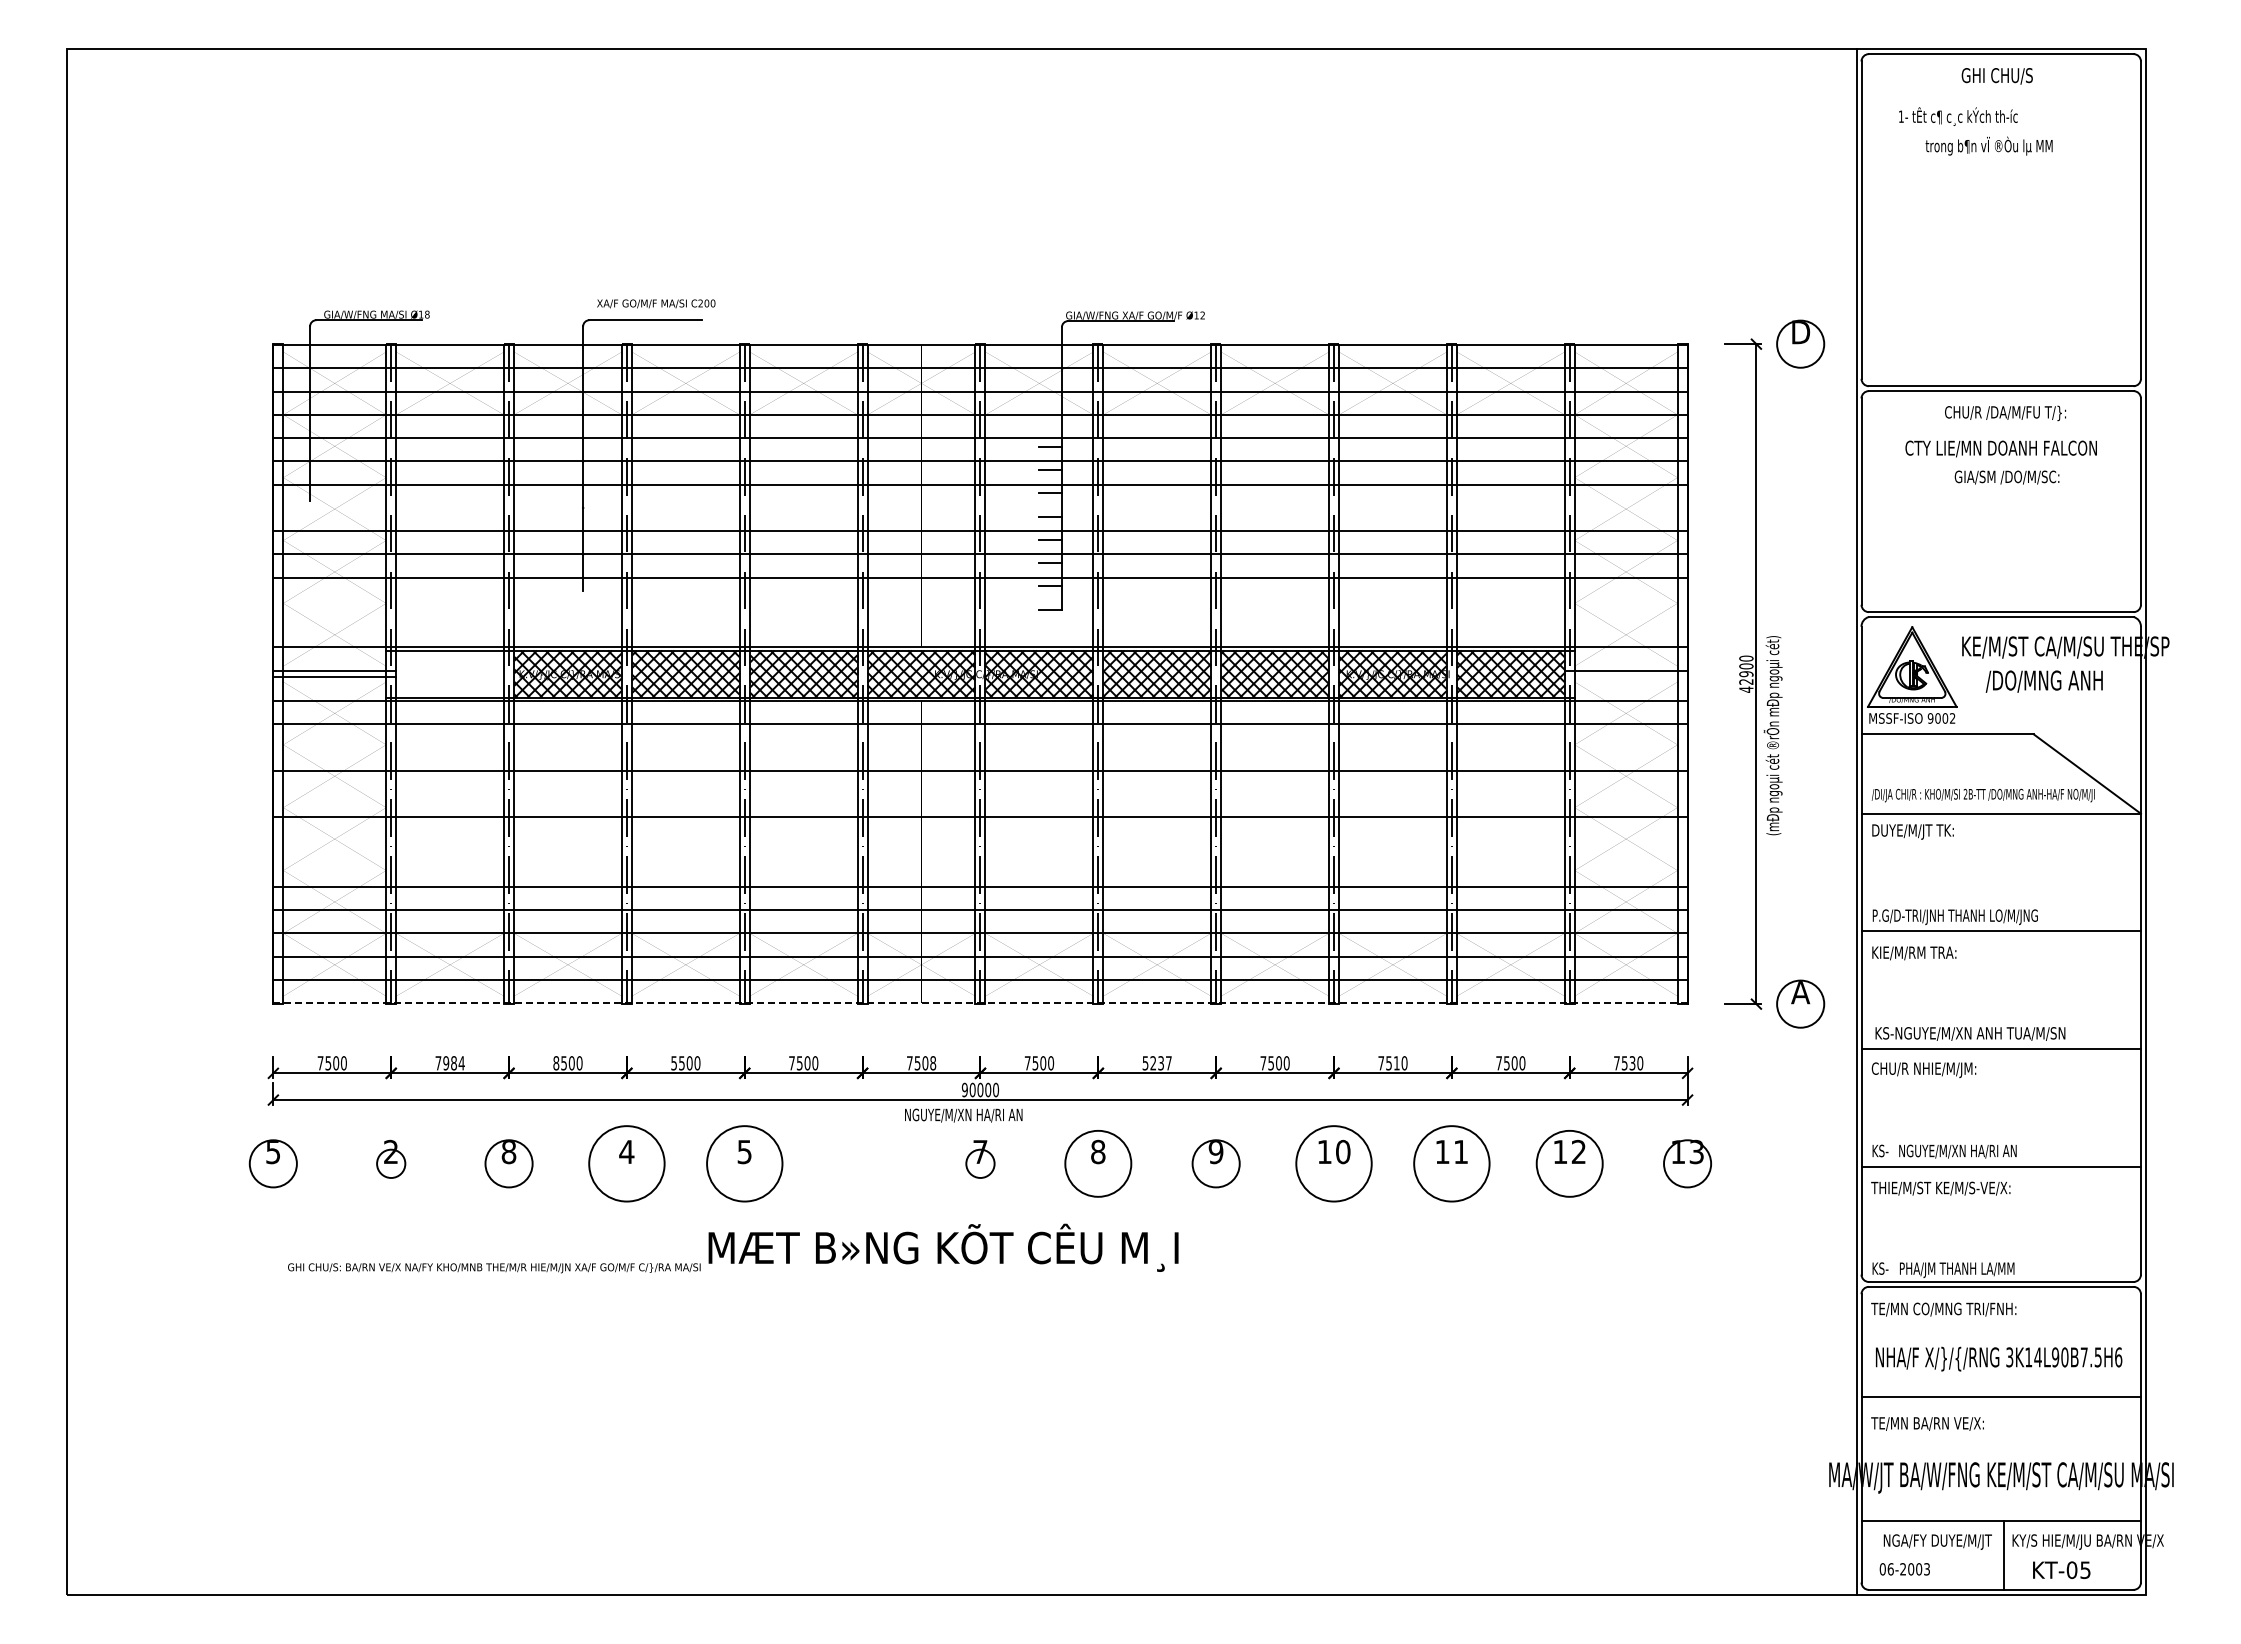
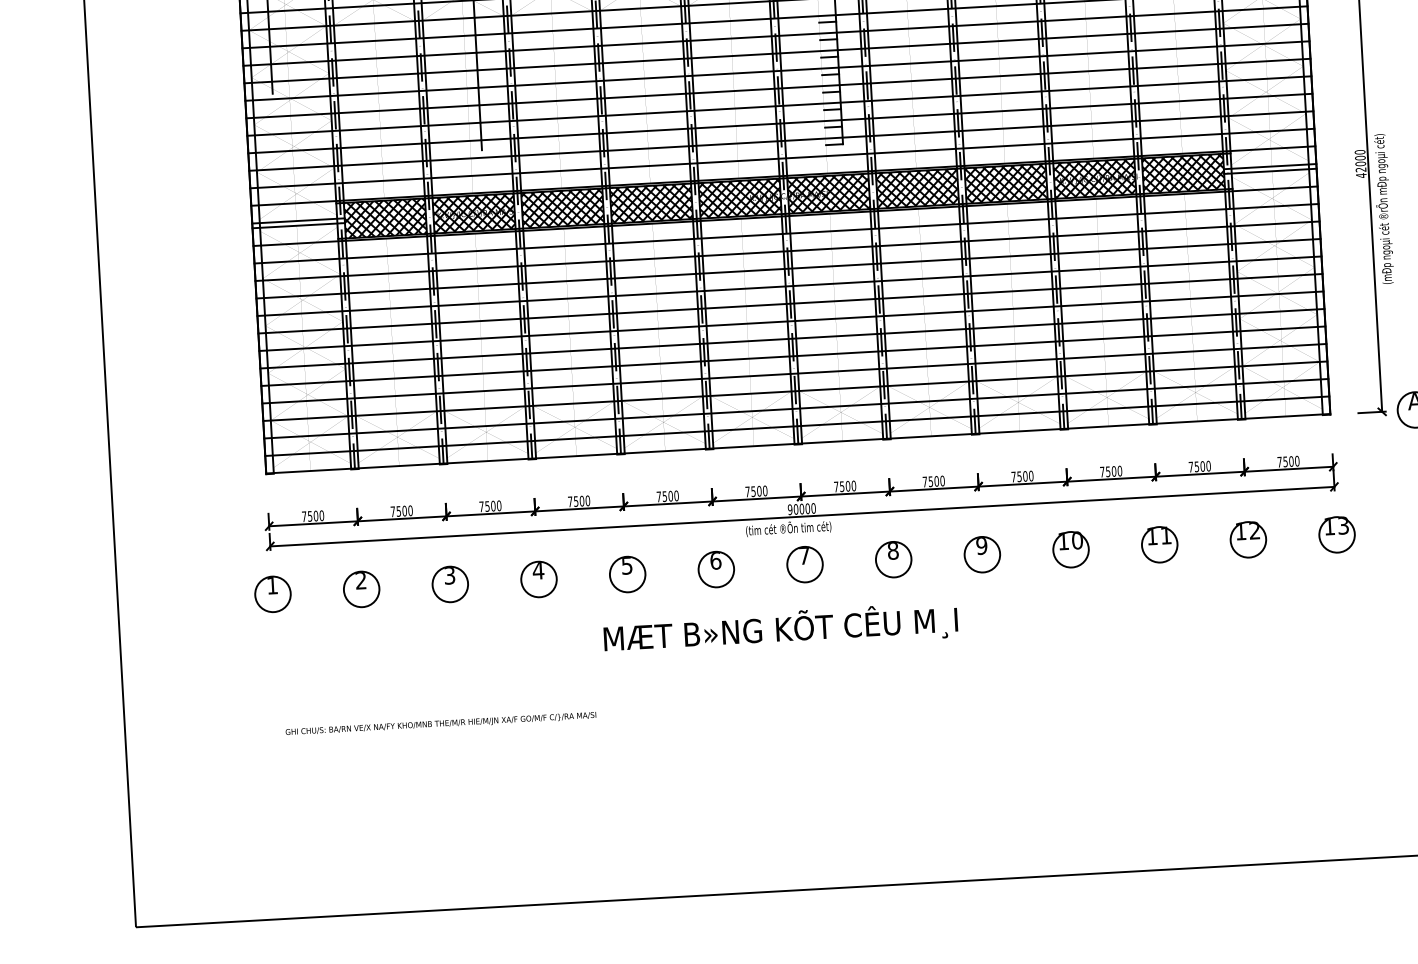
line: (980, 507) -> (777, 70), added
line: (980, 600) -> (781, 140), added
line: (980, 624) -> (782, 158), added
hatch: (450, 673) -> (385, 217), added
text: (1746, 674) -> (1360, 164), 42900 -> 42000
line: (1625, 677) -> (1269, 171), added
line: (980, 747) -> (787, 251), added
line: (980, 793) -> (789, 285), added
line: (980, 840) -> (791, 321), added
line: (980, 863) -> (792, 338), added
line: (979, 1003) -> (797, 444), dashed -> solid
text: (453, 1063) -> (404, 511), 7984 -> 7500
text: (556, 1063) -> (481, 506), 8500 -> 7500
text: (673, 1063) -> (569, 502), 5500 -> 7500
text: (933, 1063) -> (765, 491), 7508 -> 7500
text: (1156, 1063) -> (933, 481), 5237 -> 7500
text: (1396, 1063) -> (1113, 471), 7510 -> 7500
text: (1632, 1063) -> (1291, 461), 7530 -> 7500
text: (963, 1114) -> (790, 528), NGUYE/M/XN HA/RI AN -> (tim cét ®Õn tim cét)
text: (272, 1152) -> (271, 585), 5 -> 1
text: (508, 1153) -> (449, 576), 8 -> 3
circle: (390, 1163) -> (361, 589), size x1.67
circle: (626, 1163) -> (538, 579), size x0.62
circle: (744, 1163) -> (627, 574), size x0.62
part: (862, 1163) -> (716, 569), added
circle: (980, 1163) -> (805, 564), size x1.67
circle: (1097, 1163) -> (893, 559), size x0.71
circle: (1333, 1163) -> (1070, 549), size x0.62
circle: (1451, 1163) -> (1159, 544), size x0.62
circle: (1569, 1163) -> (1248, 539), size x0.71
text: (494, 1268) -> (441, 724), moved

